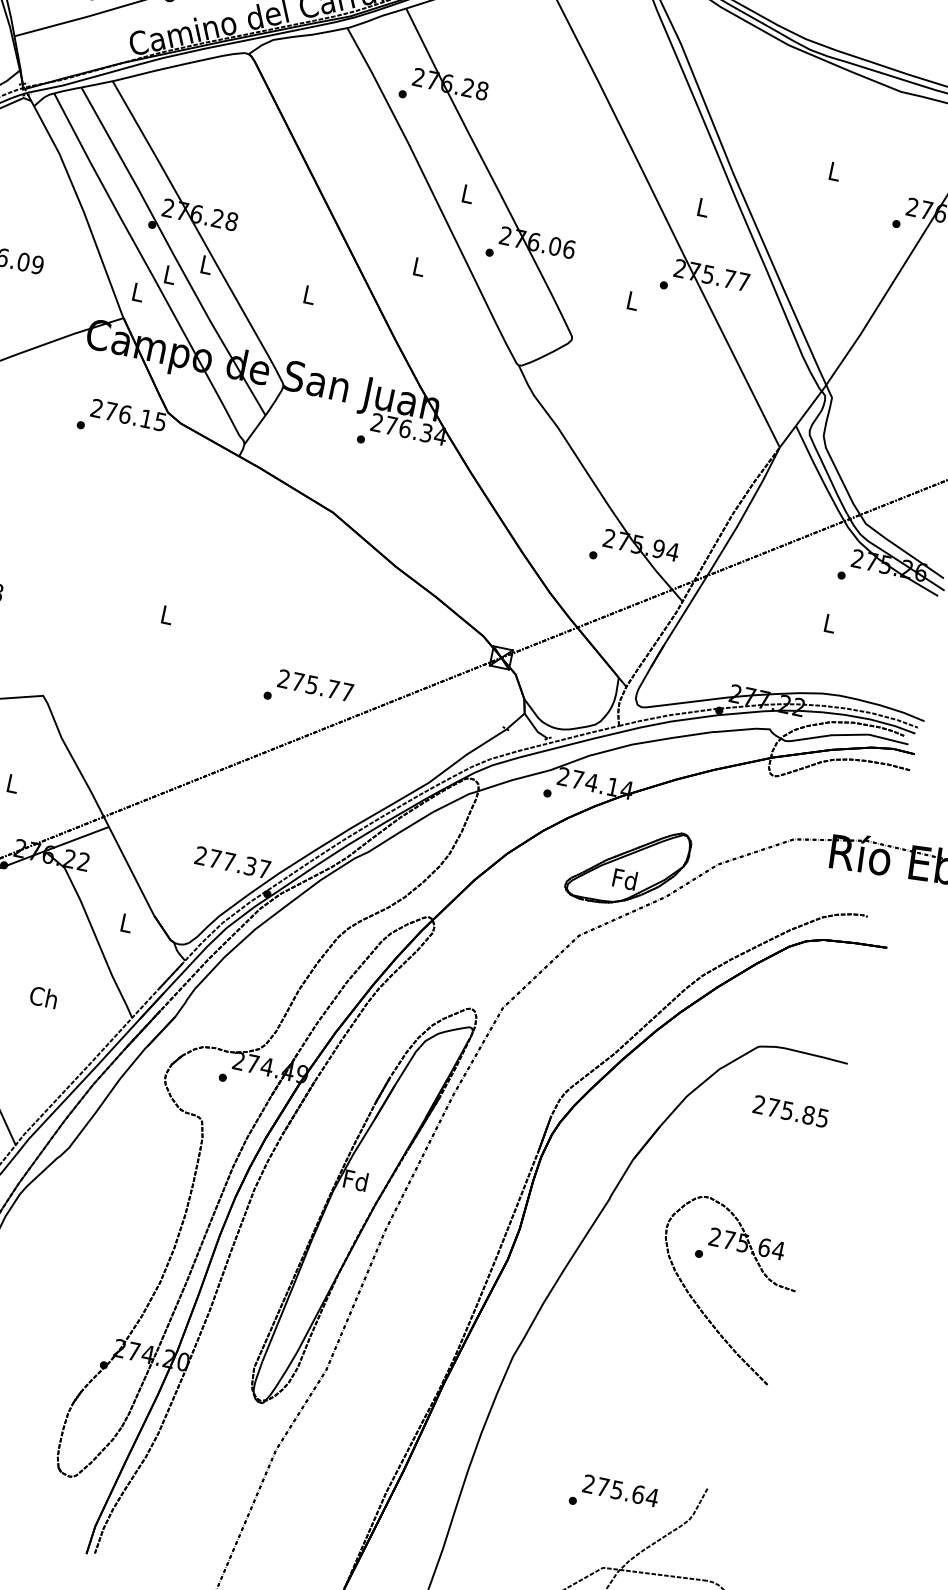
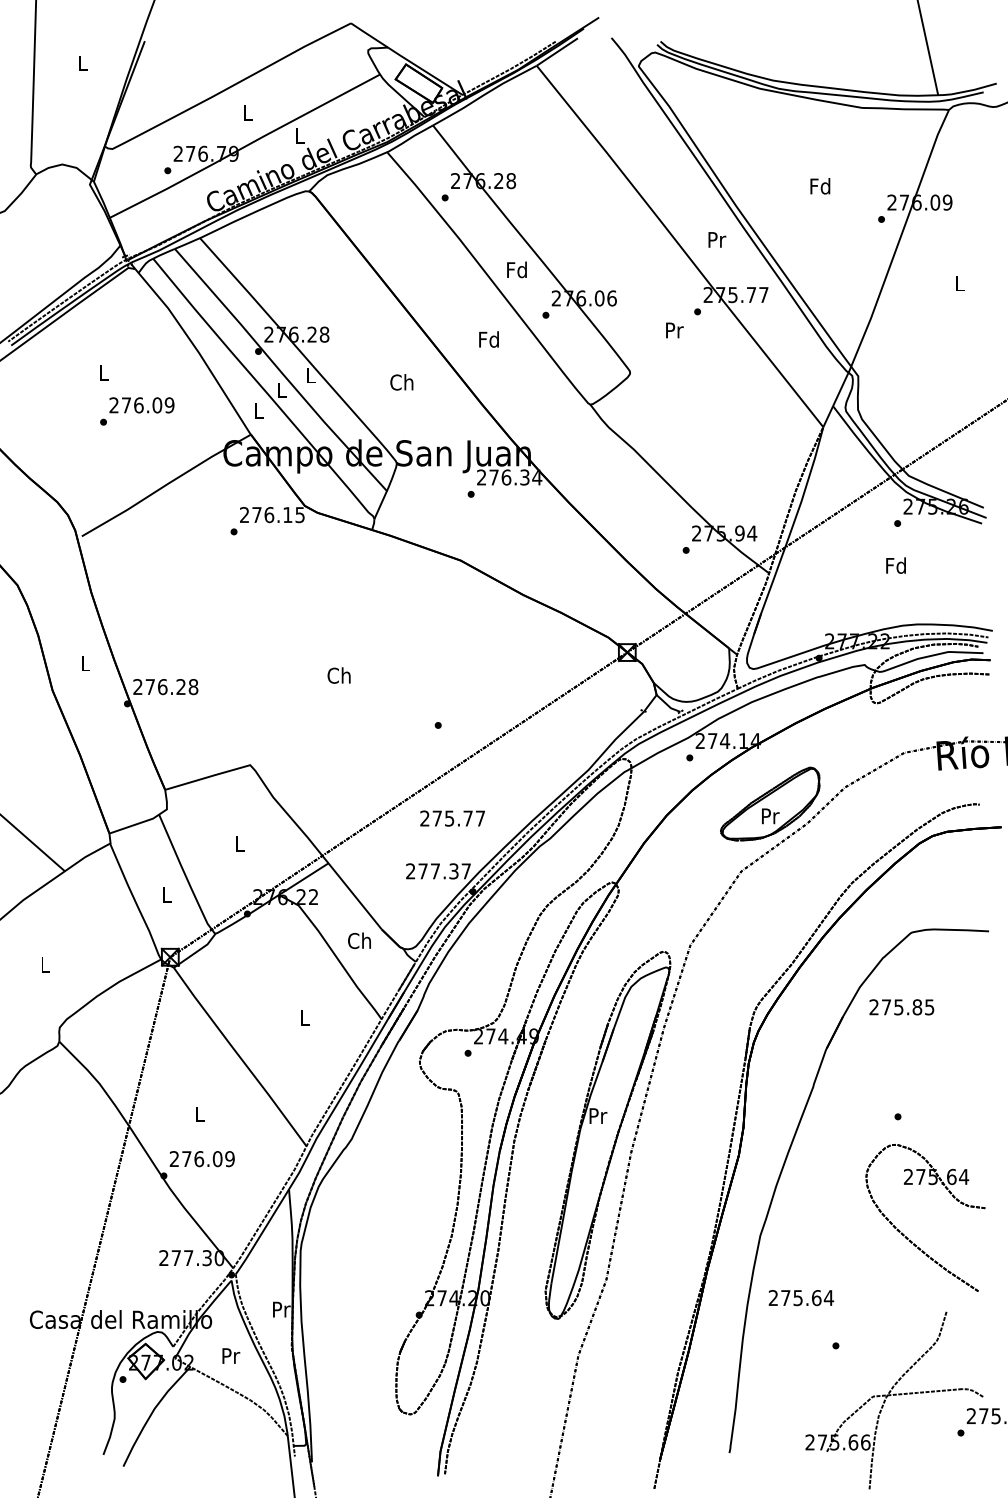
text: (834, 171) -> (820, 186), L -> Fd
text: (466, 193) -> (516, 269), L -> Fd
text: (704, 207) -> (717, 239), L -> Pr
text: (418, 266) -> (488, 339), L -> Fd
text: (308, 294) -> (401, 382), L -> Ch
text: (632, 301) -> (674, 330), L -> Pr
text: (165, 614) -> (338, 675), L -> Ch
text: (828, 623) -> (895, 565), L -> Fd
text: (315, 685) -> (452, 818), moved
text: (624, 878) -> (769, 815), Fd -> Pr
text: (125, 922) -> (359, 940), L -> Ch
text: (43, 997) -> (303, 1017), Ch -> L
text: (790, 1111) -> (901, 1007), moved
text: (355, 1180) -> (597, 1115), Fd -> Pr
part: (698, 1304) -> (906, 1236), moved
text: (620, 1491) -> (801, 1298), moved

